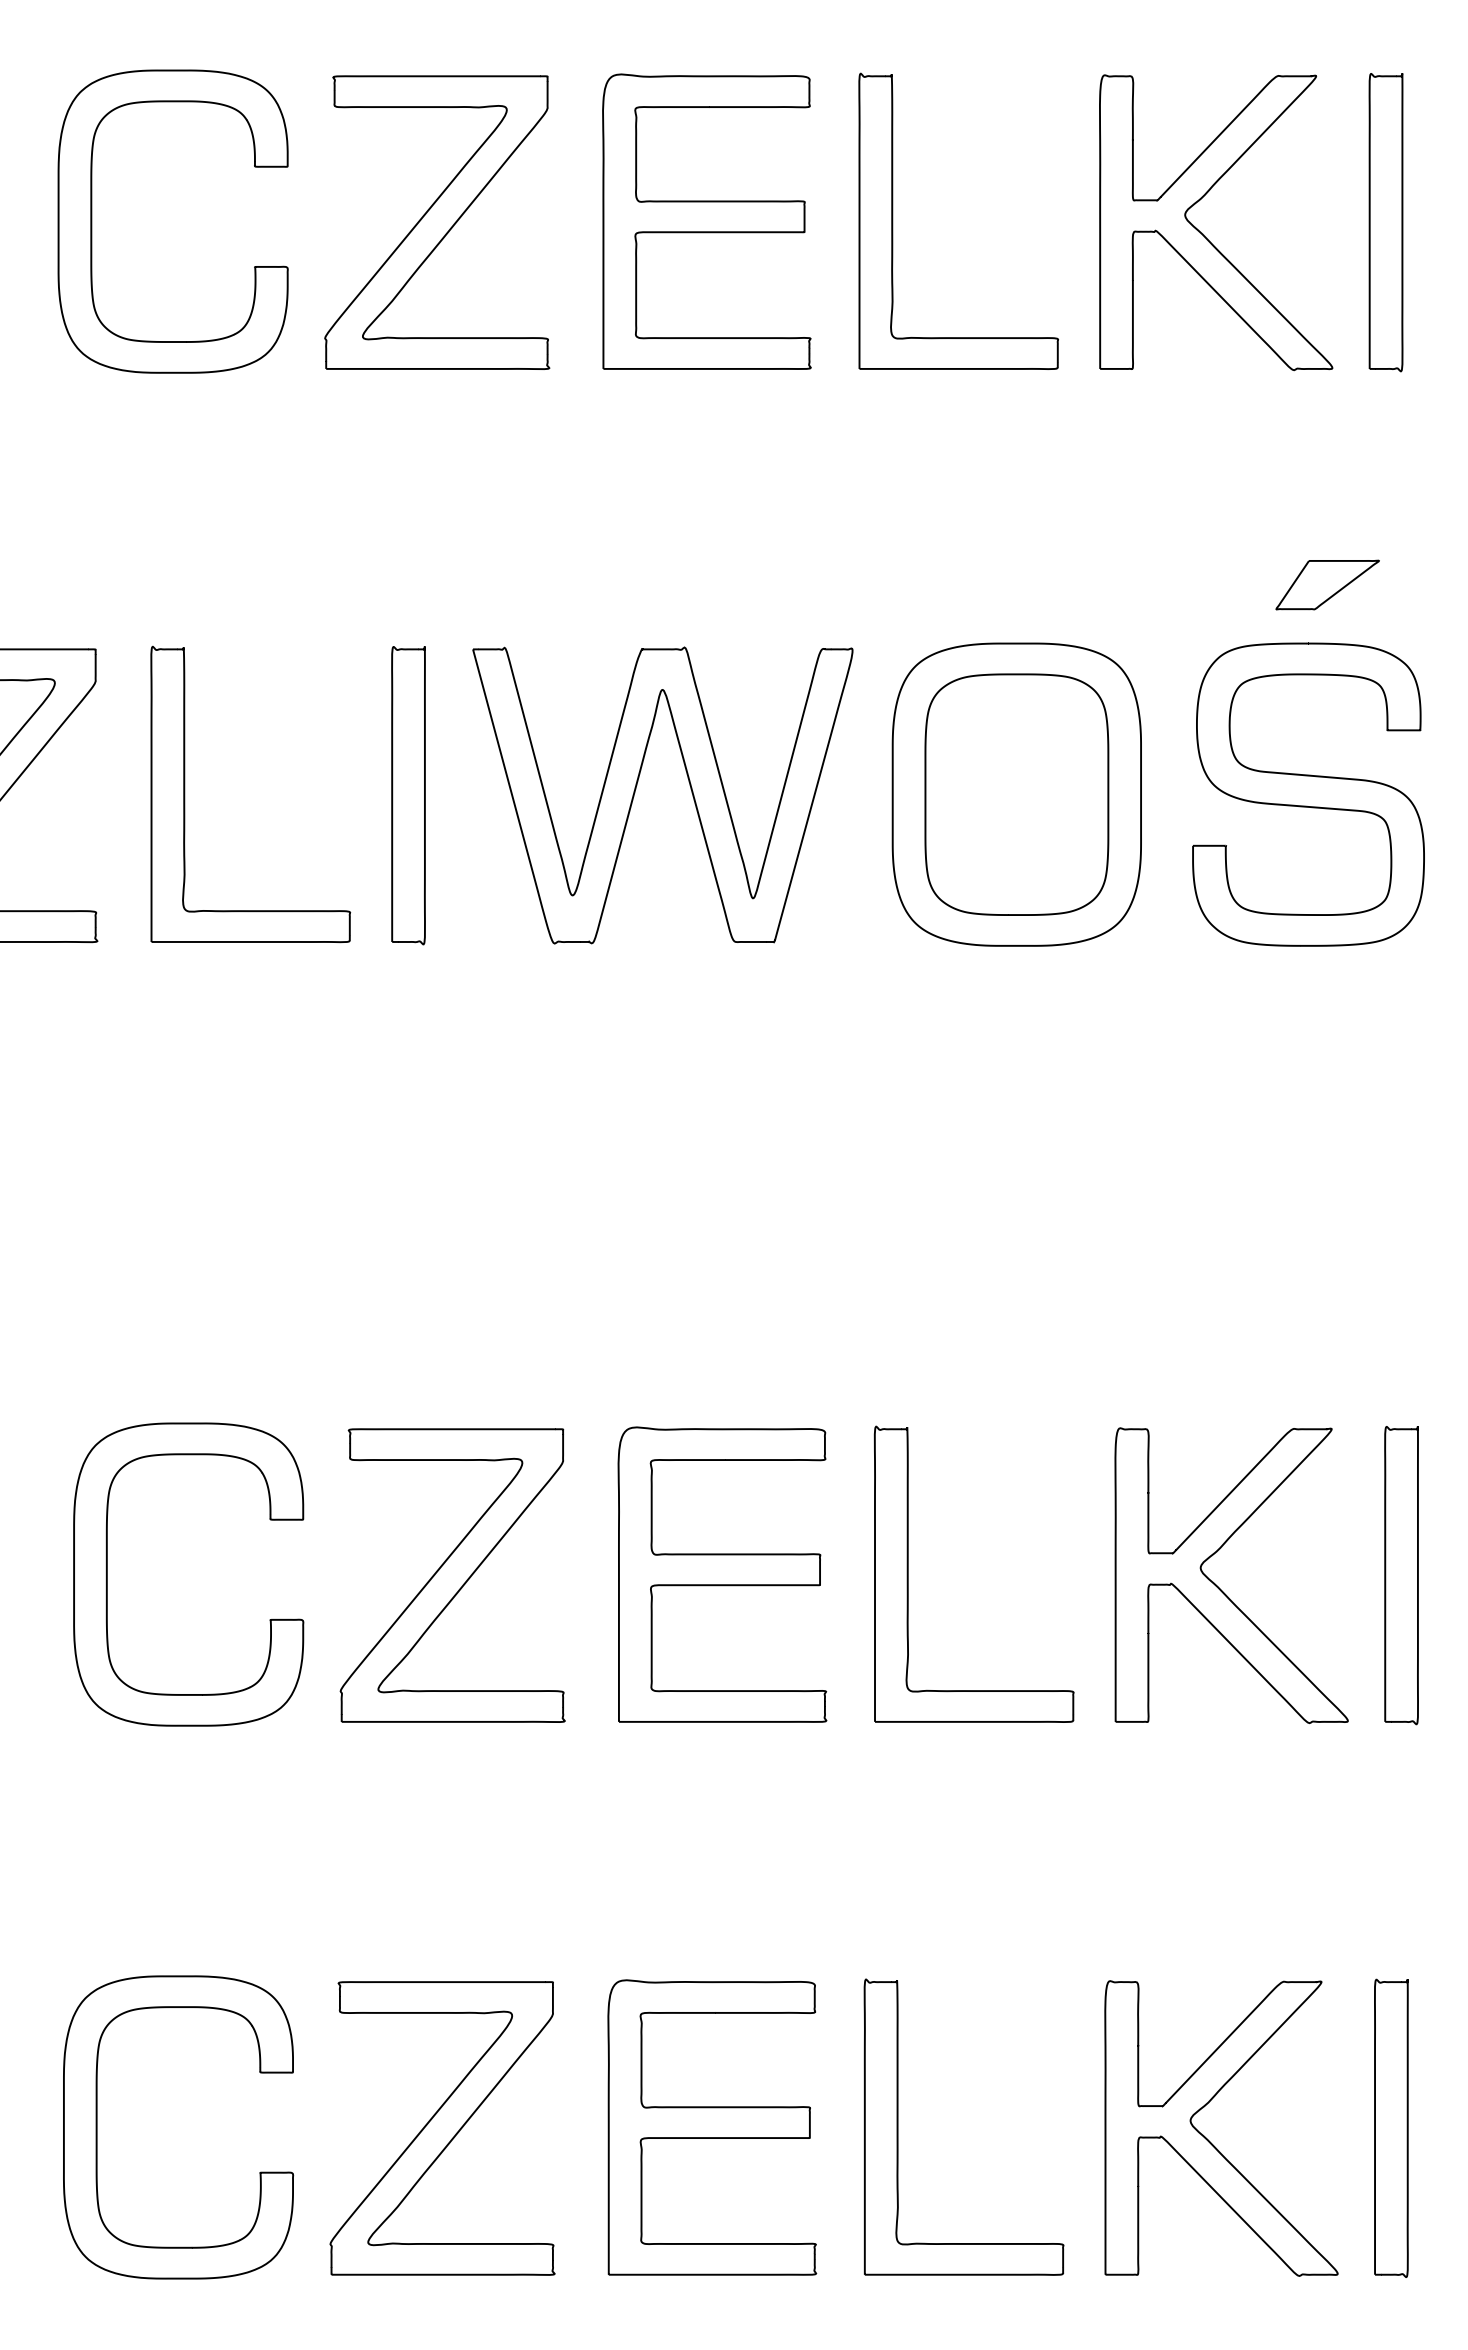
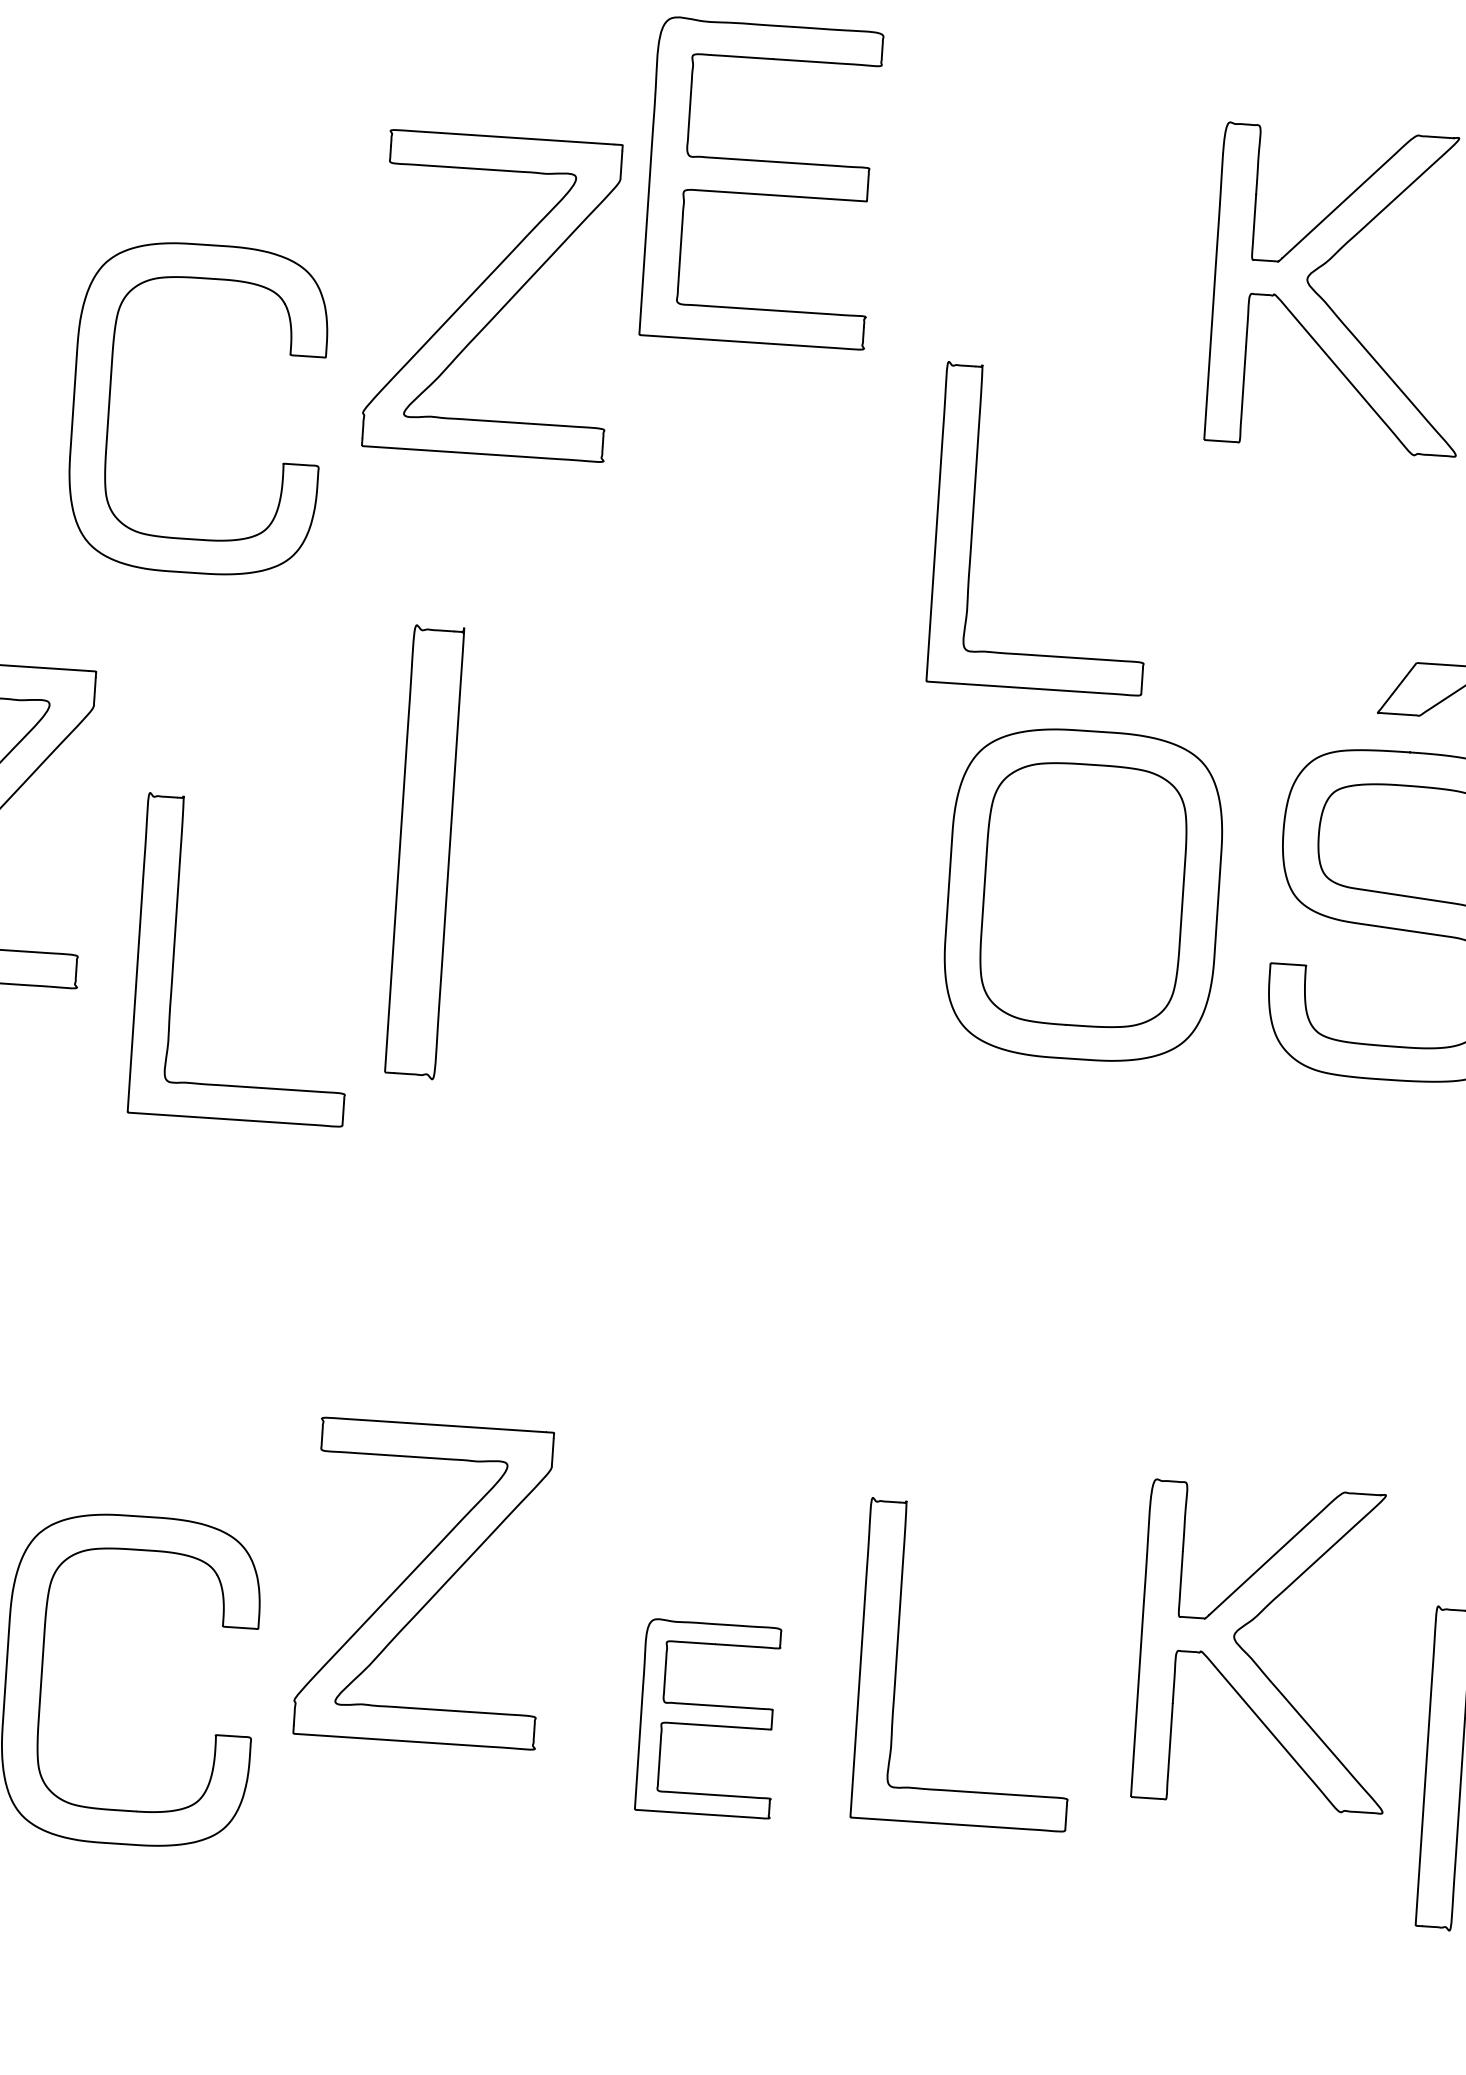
part: (893, 220) -> (973, 523), moved
part: (92, 221) -> (110, 402), moved
part: (706, 221) -> (761, 182), moved
part: (437, 222) -> (493, 295), moved
part: (636, 789) -> (671, 862), removed
part: (185, 794) -> (175, 955), moved
part: (408, 795) -> (424, 852), size x1.4
part: (908, 1573) -> (897, 1659), moved
part: (722, 1574) -> (708, 1718), size x0.6
part: (452, 1575) -> (423, 1583), moved
part: (1219, 1587) -> (1253, 1658), moved

